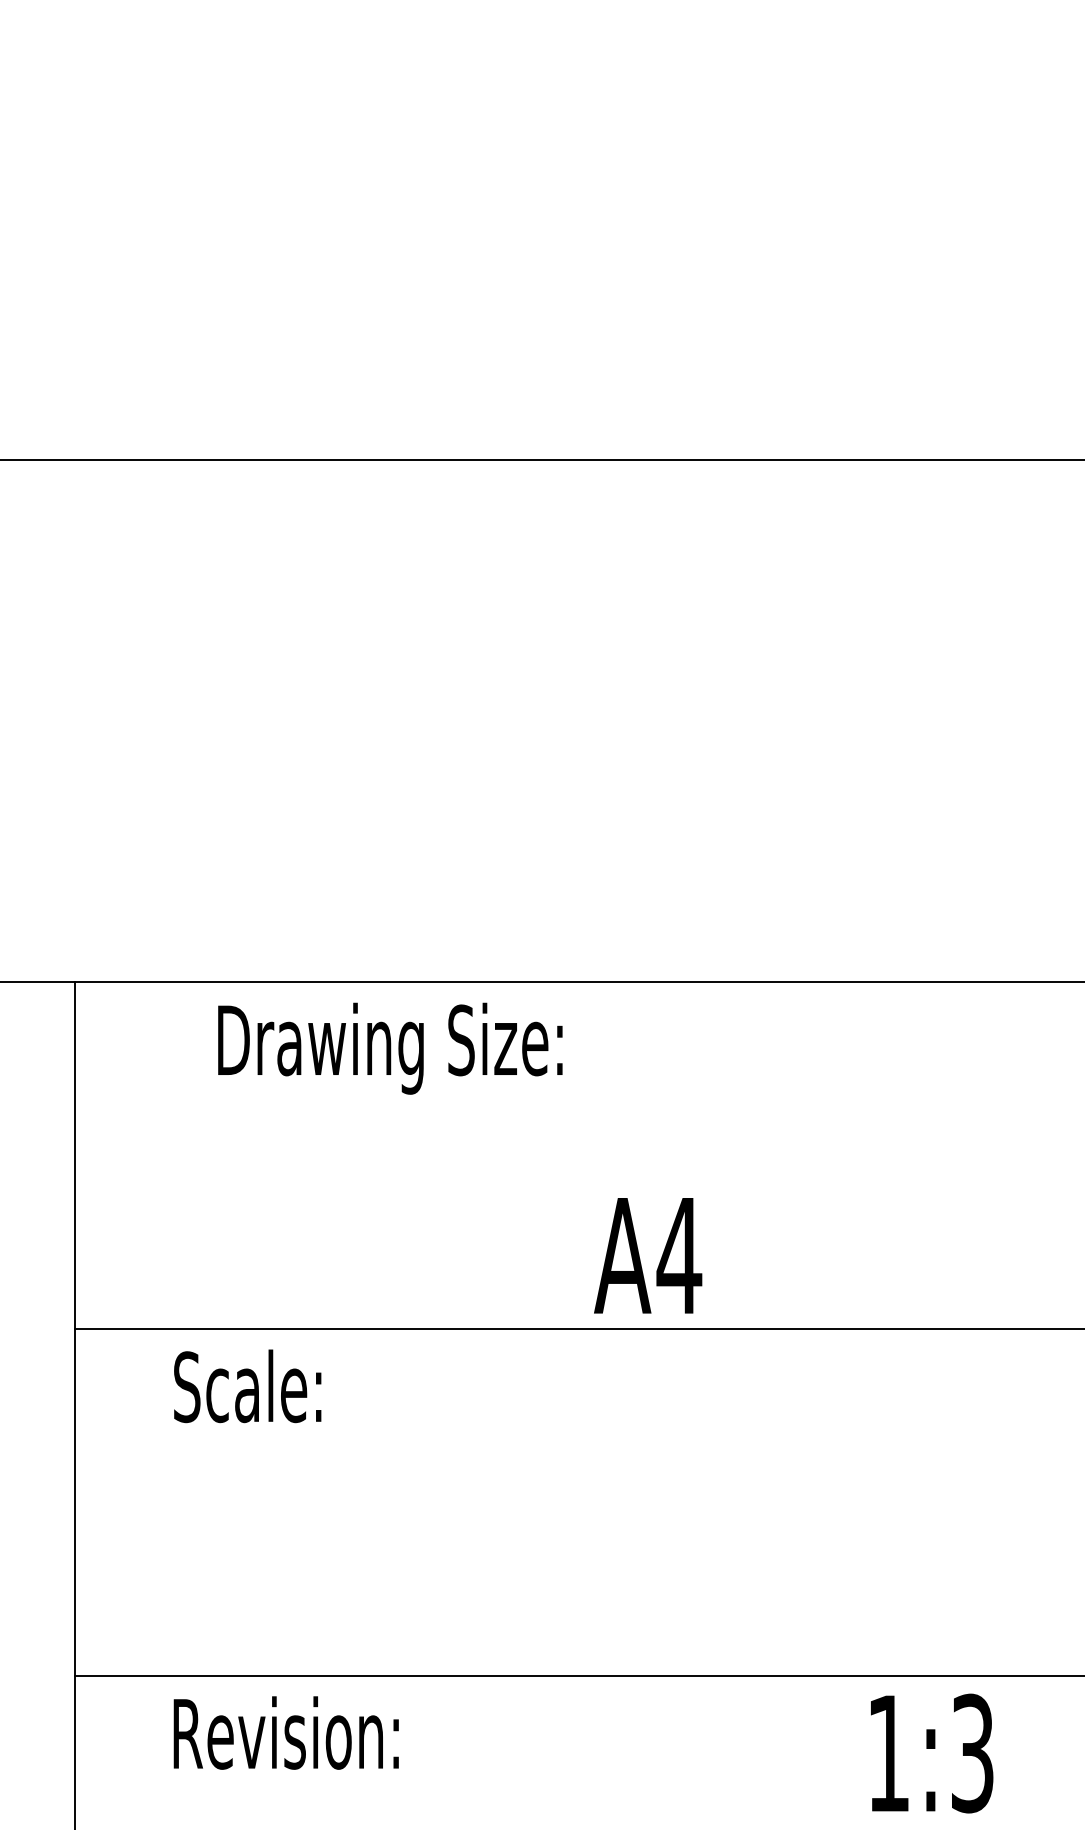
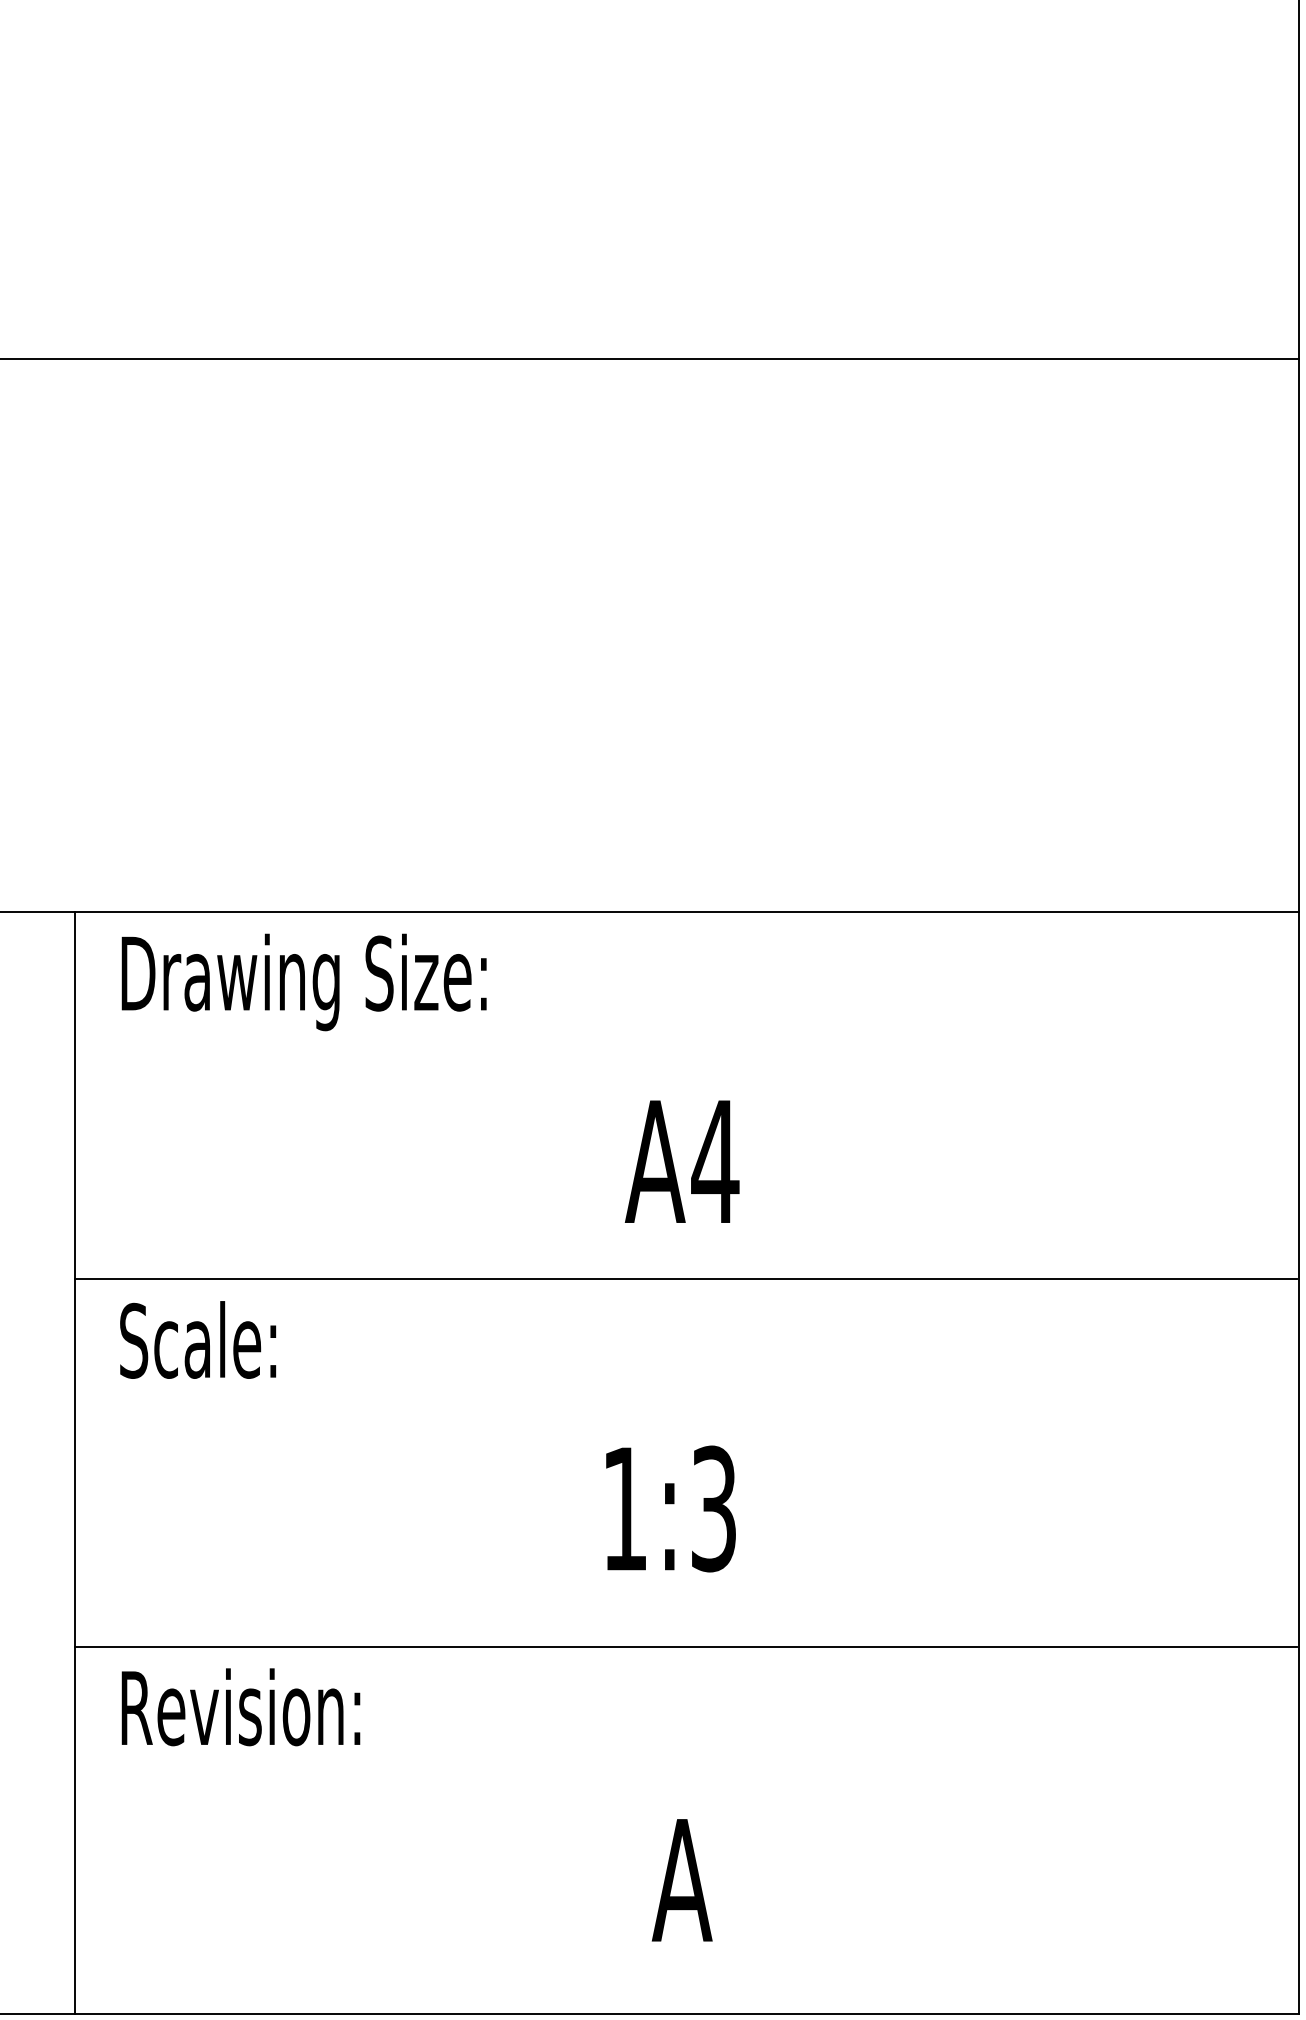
text: (389, 1048) -> (303, 982), moved
text: (647, 1255) -> (681, 1161), moved
text: (248, 1385) -> (198, 1339), moved
text: (285, 1733) -> (240, 1707), moved
text: (931, 1753) -> (670, 1508), moved

